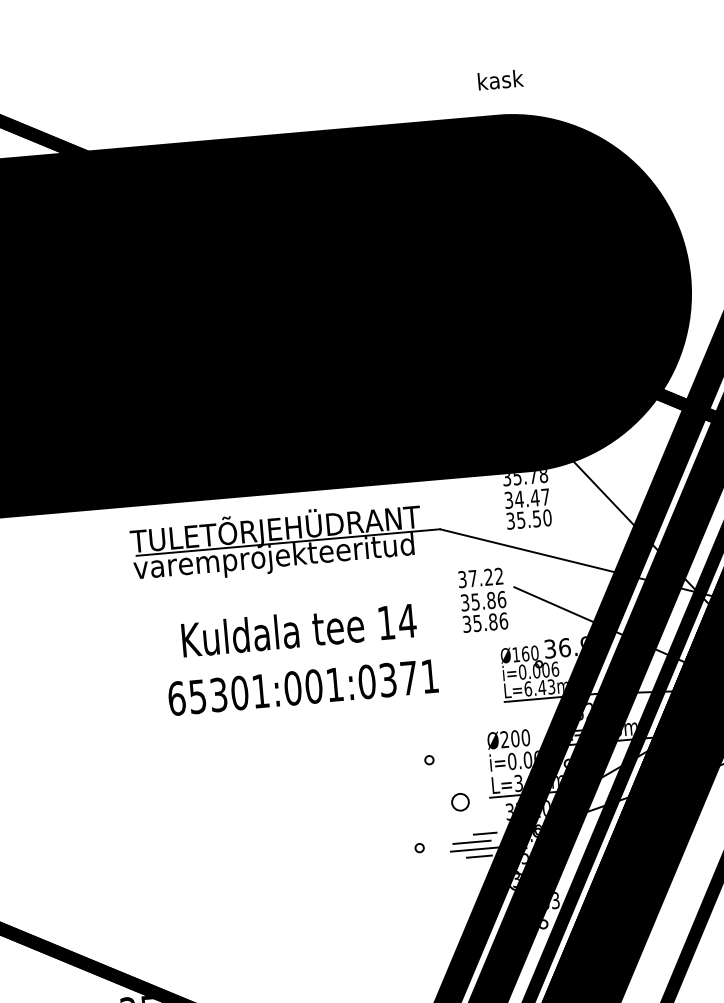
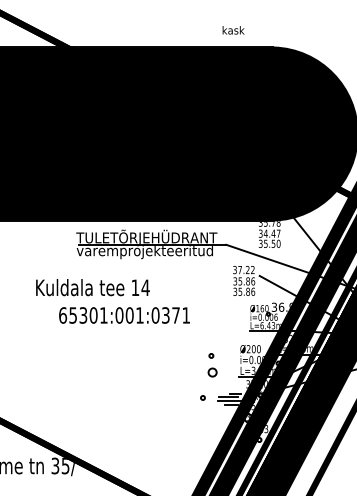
text: (500, 80) -> (233, 30), moved
text: (298, 630) -> (92, 287), moved
text: (303, 687) -> (124, 315), moved
circle: (460, 802) -> (212, 372), moved

